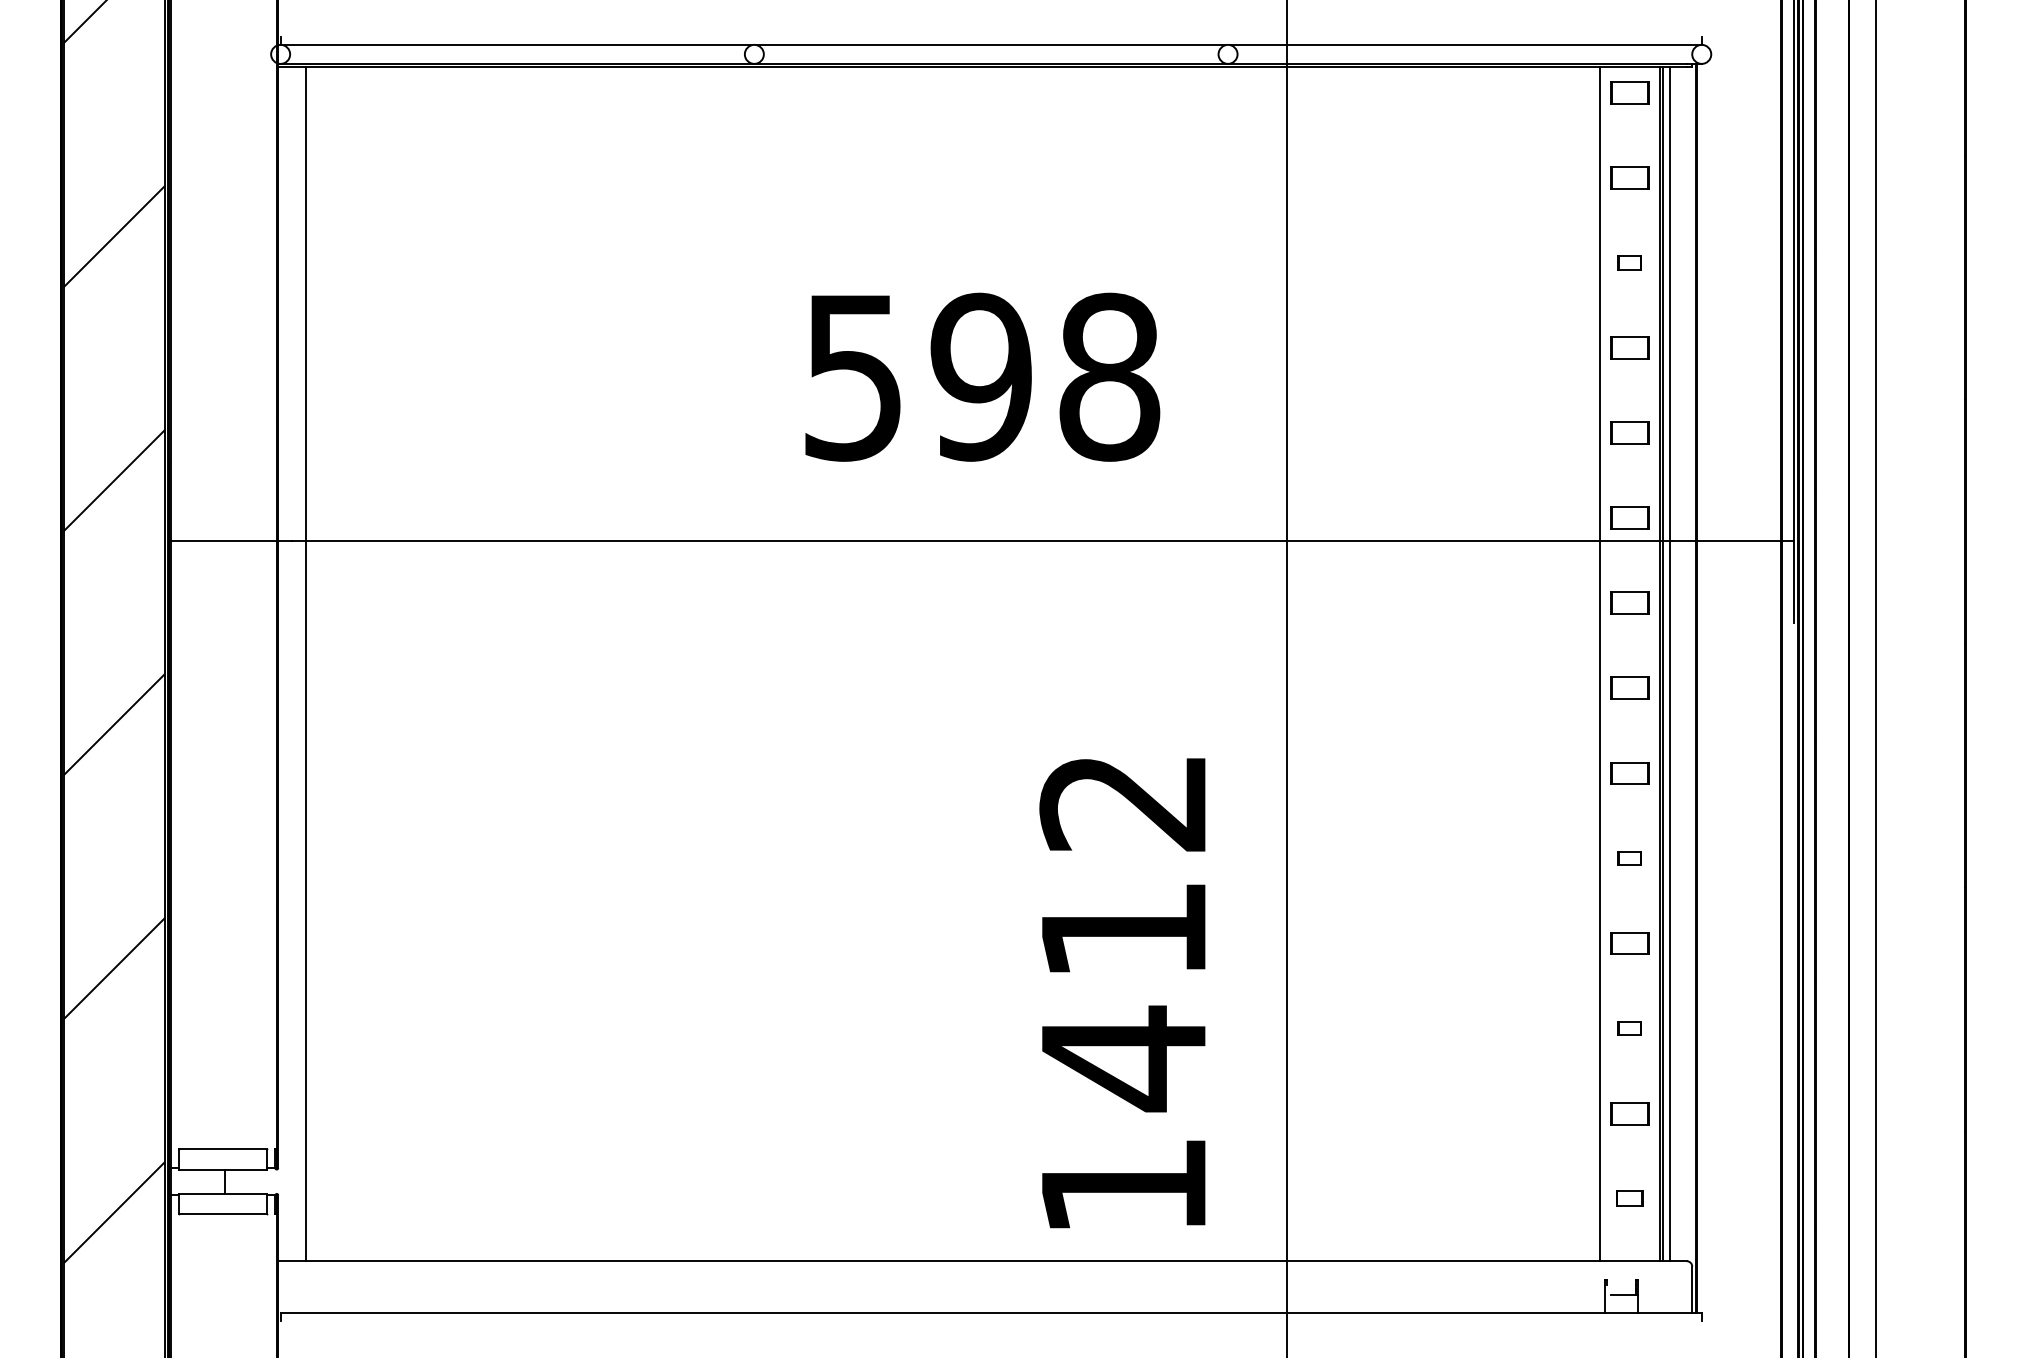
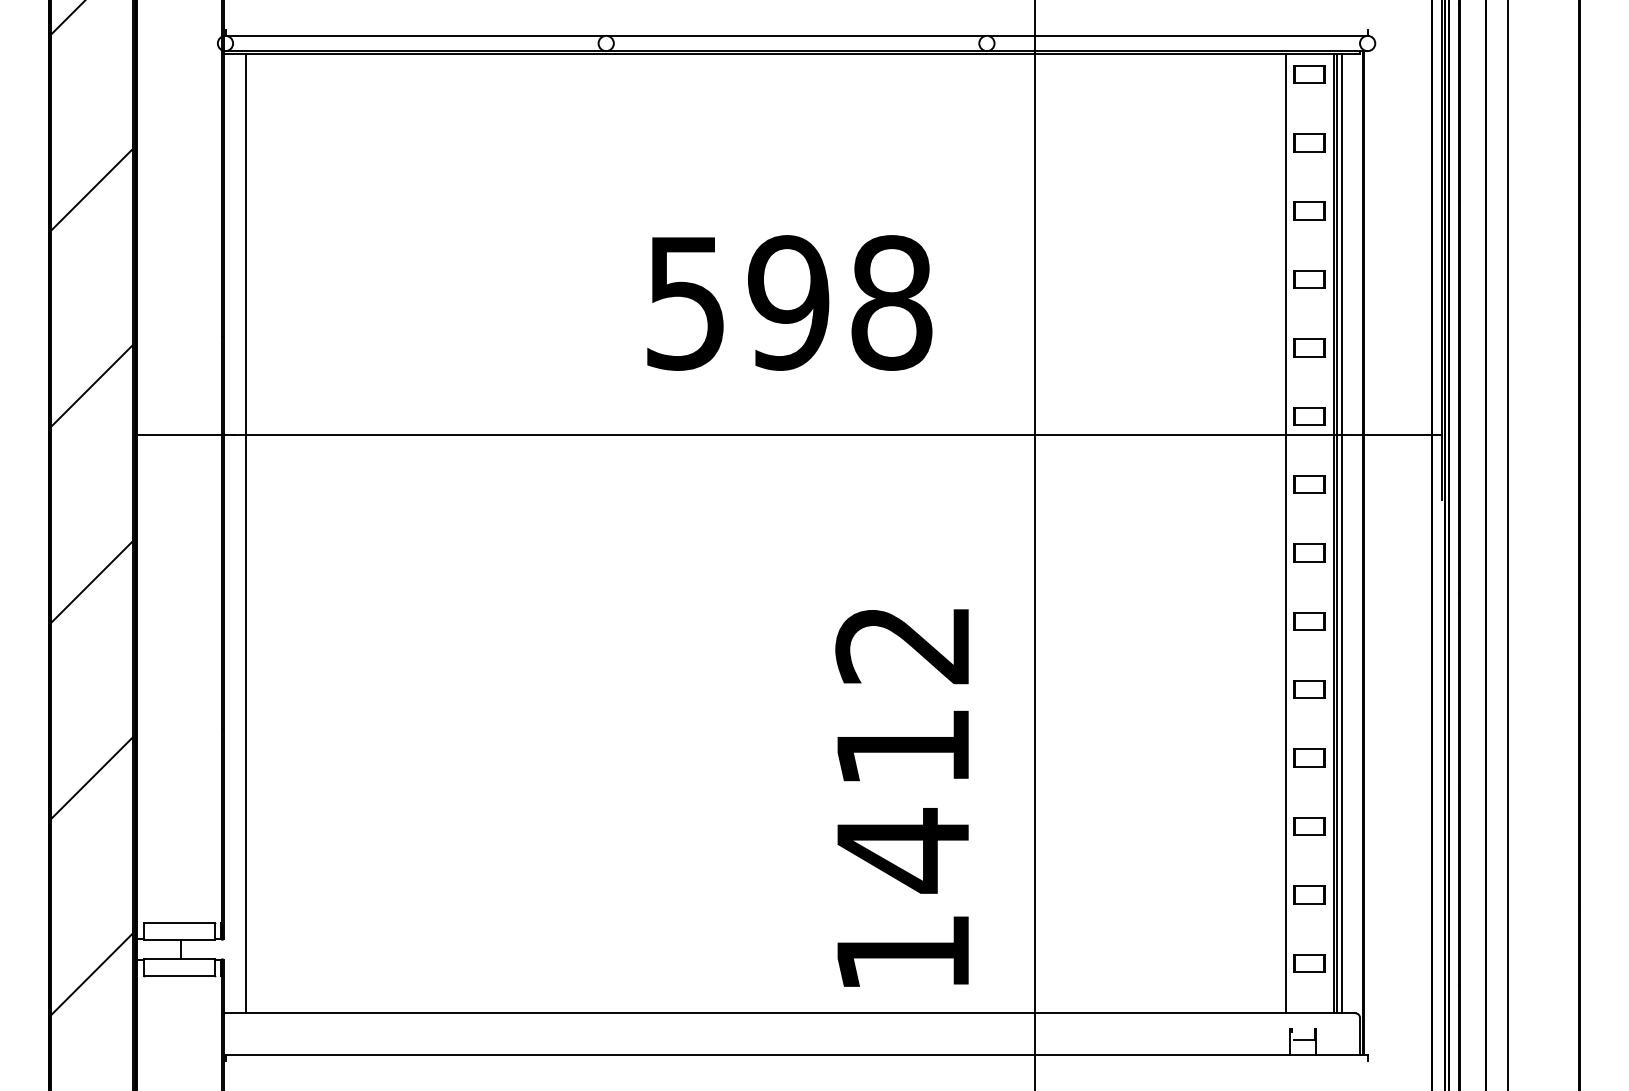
part: (1629, 262) -> (1309, 210), size x1.67
part: (1629, 858) -> (1309, 689), size x1.67
part: (1629, 1028) -> (1309, 826), size x1.67
part: (1629, 1198) -> (1309, 963), size x1.43

